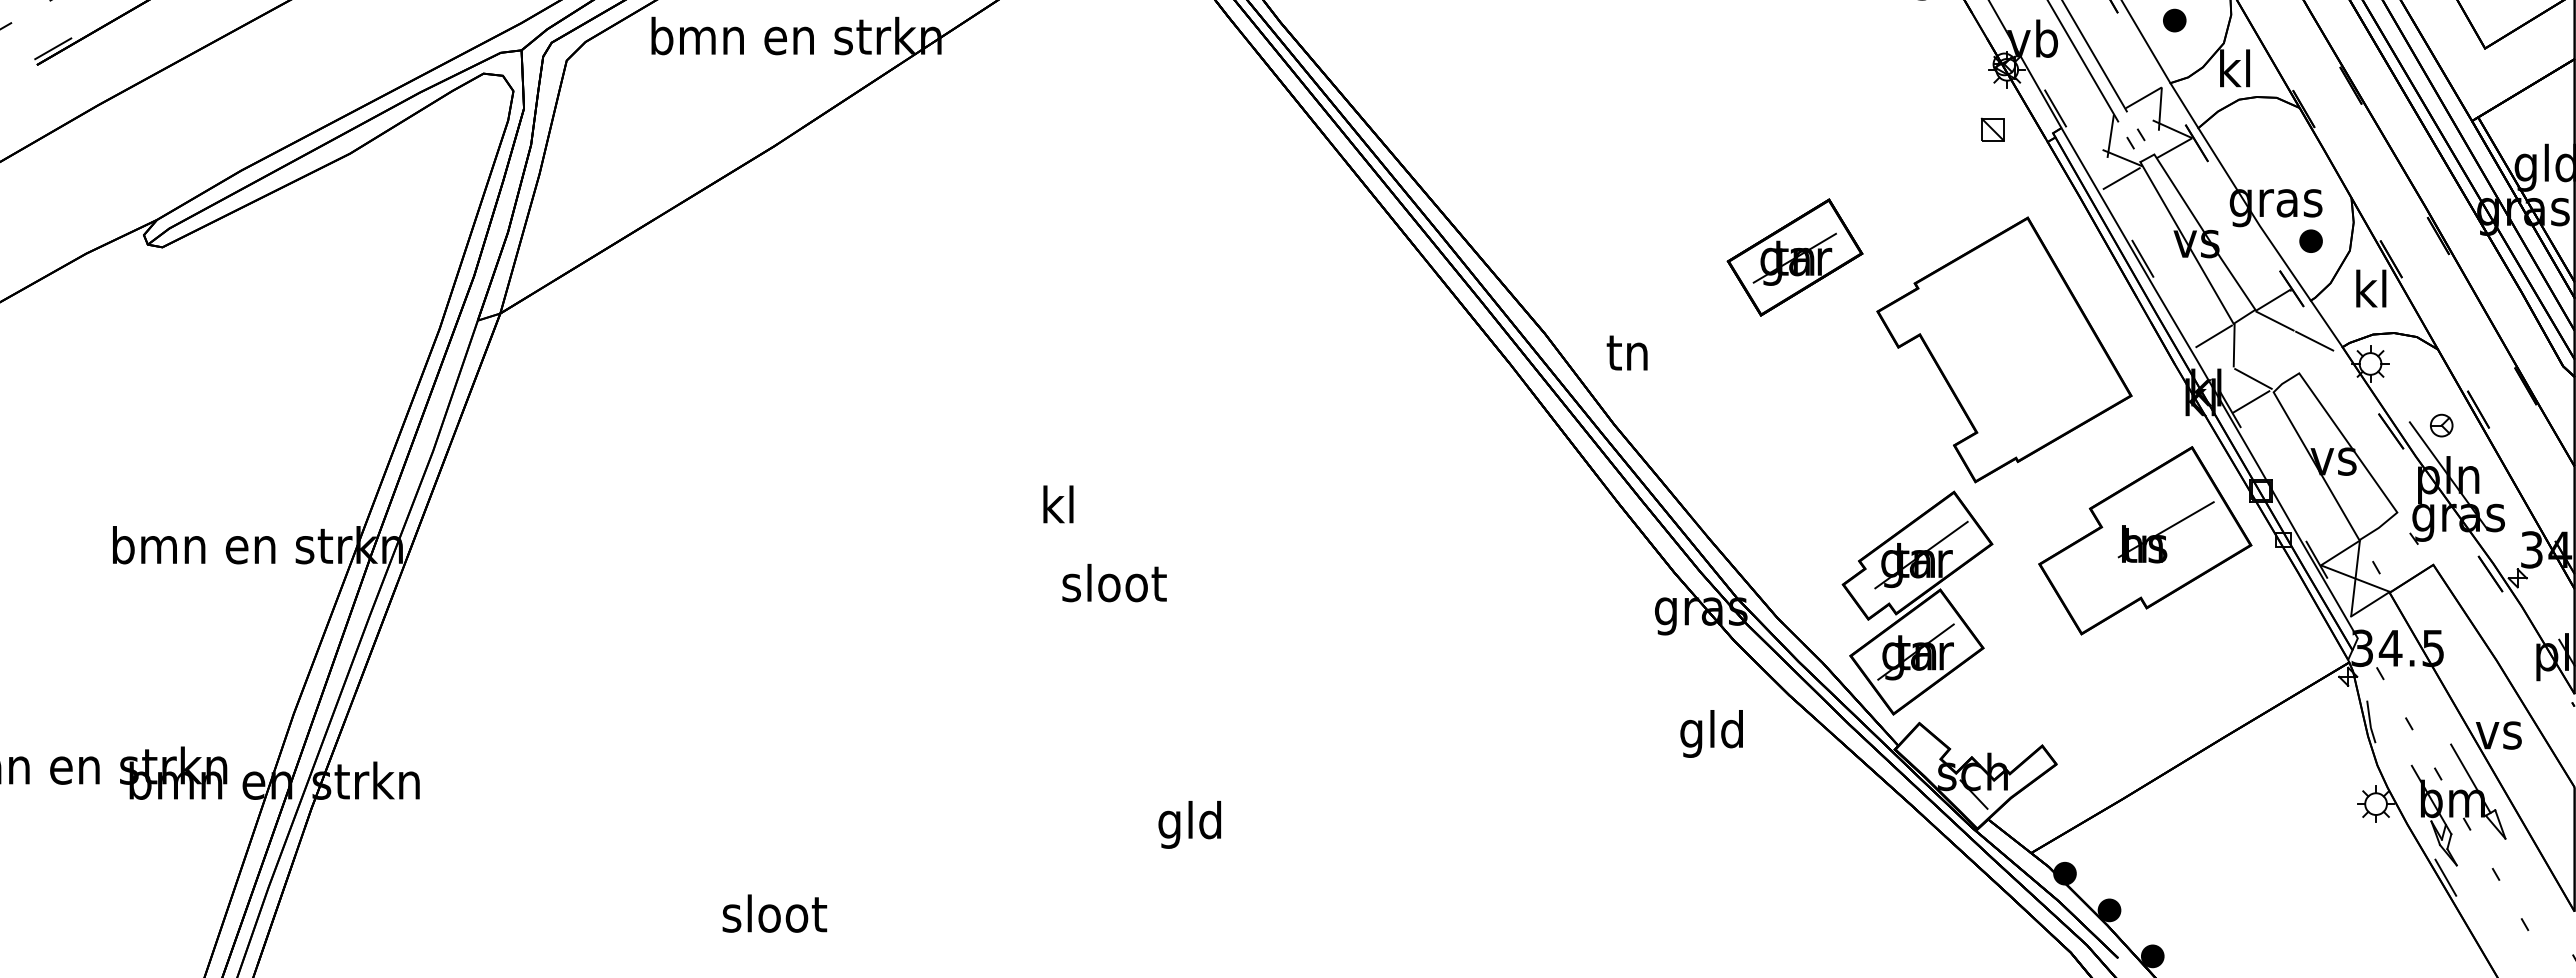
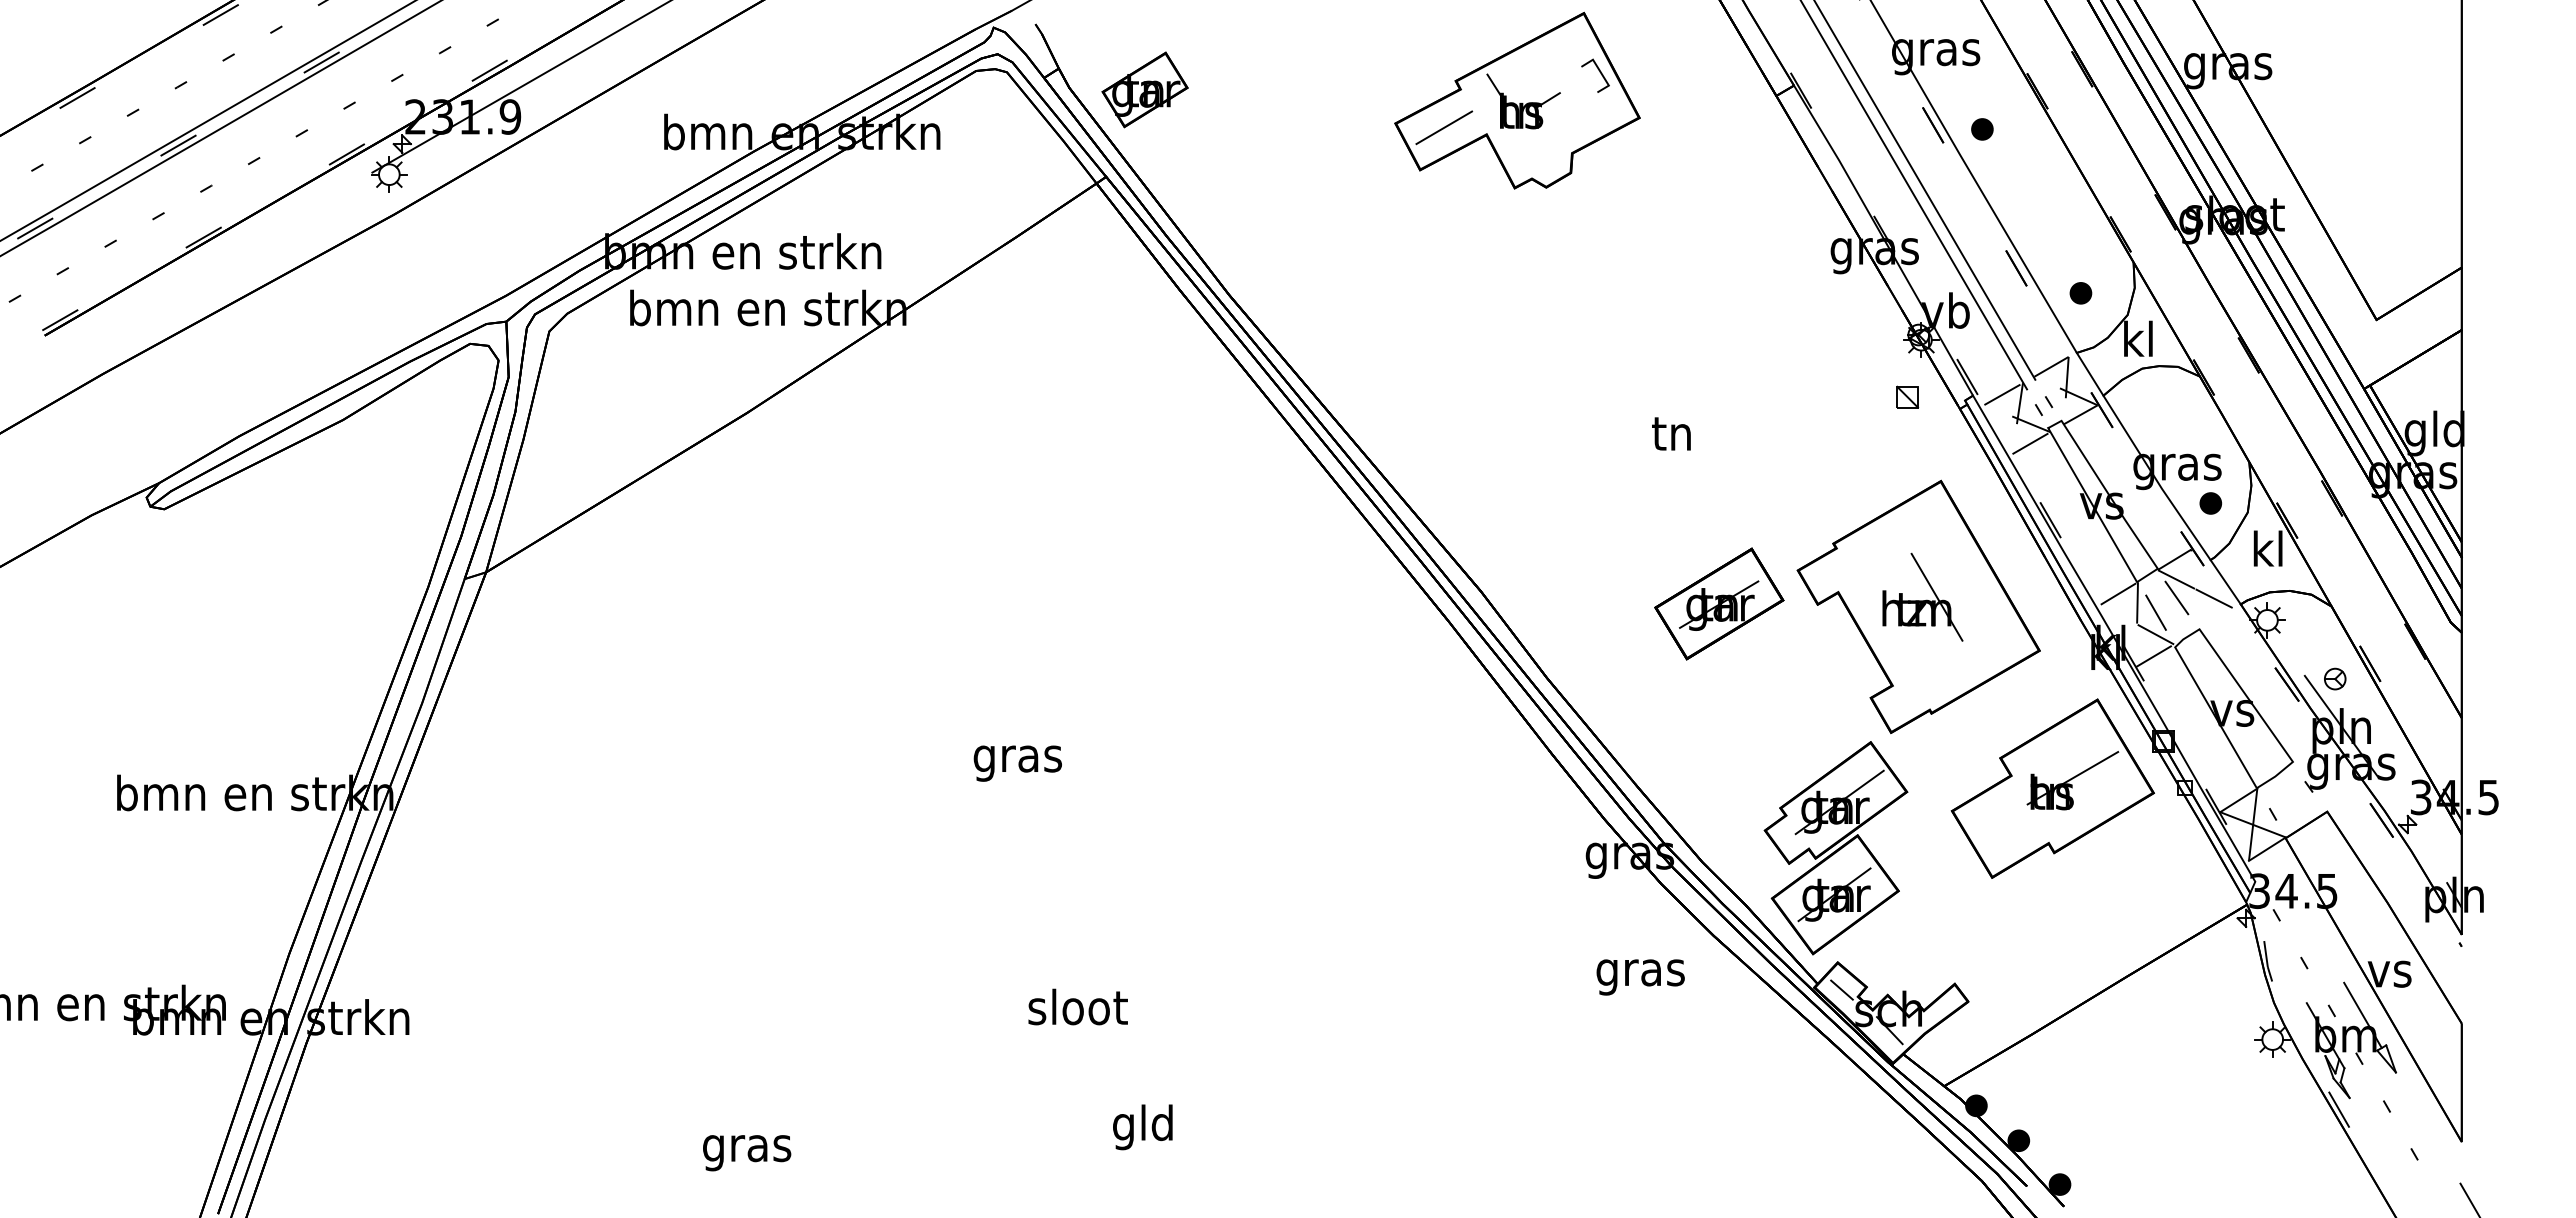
line: (2093, 126) -> (2003, 394), added
part: (1795, 257) -> (1719, 603), moved
part: (2008, 338) -> (1922, 596), added
line: (2276, 341) -> (2177, 598), added
text: (1627, 352) -> (1671, 433), moved
line: (2254, 356) -> (2156, 613), added
text: (1058, 509) -> (1017, 758), kl -> gras
text: (1113, 582) -> (1077, 1006), moved
text: (1712, 733) -> (1640, 972), gld -> gras
line: (1923, 751) -> (1841, 989), added
text: (1189, 825) -> (1142, 1127), moved
text: (774, 918) -> (747, 1148), sloot -> gras

